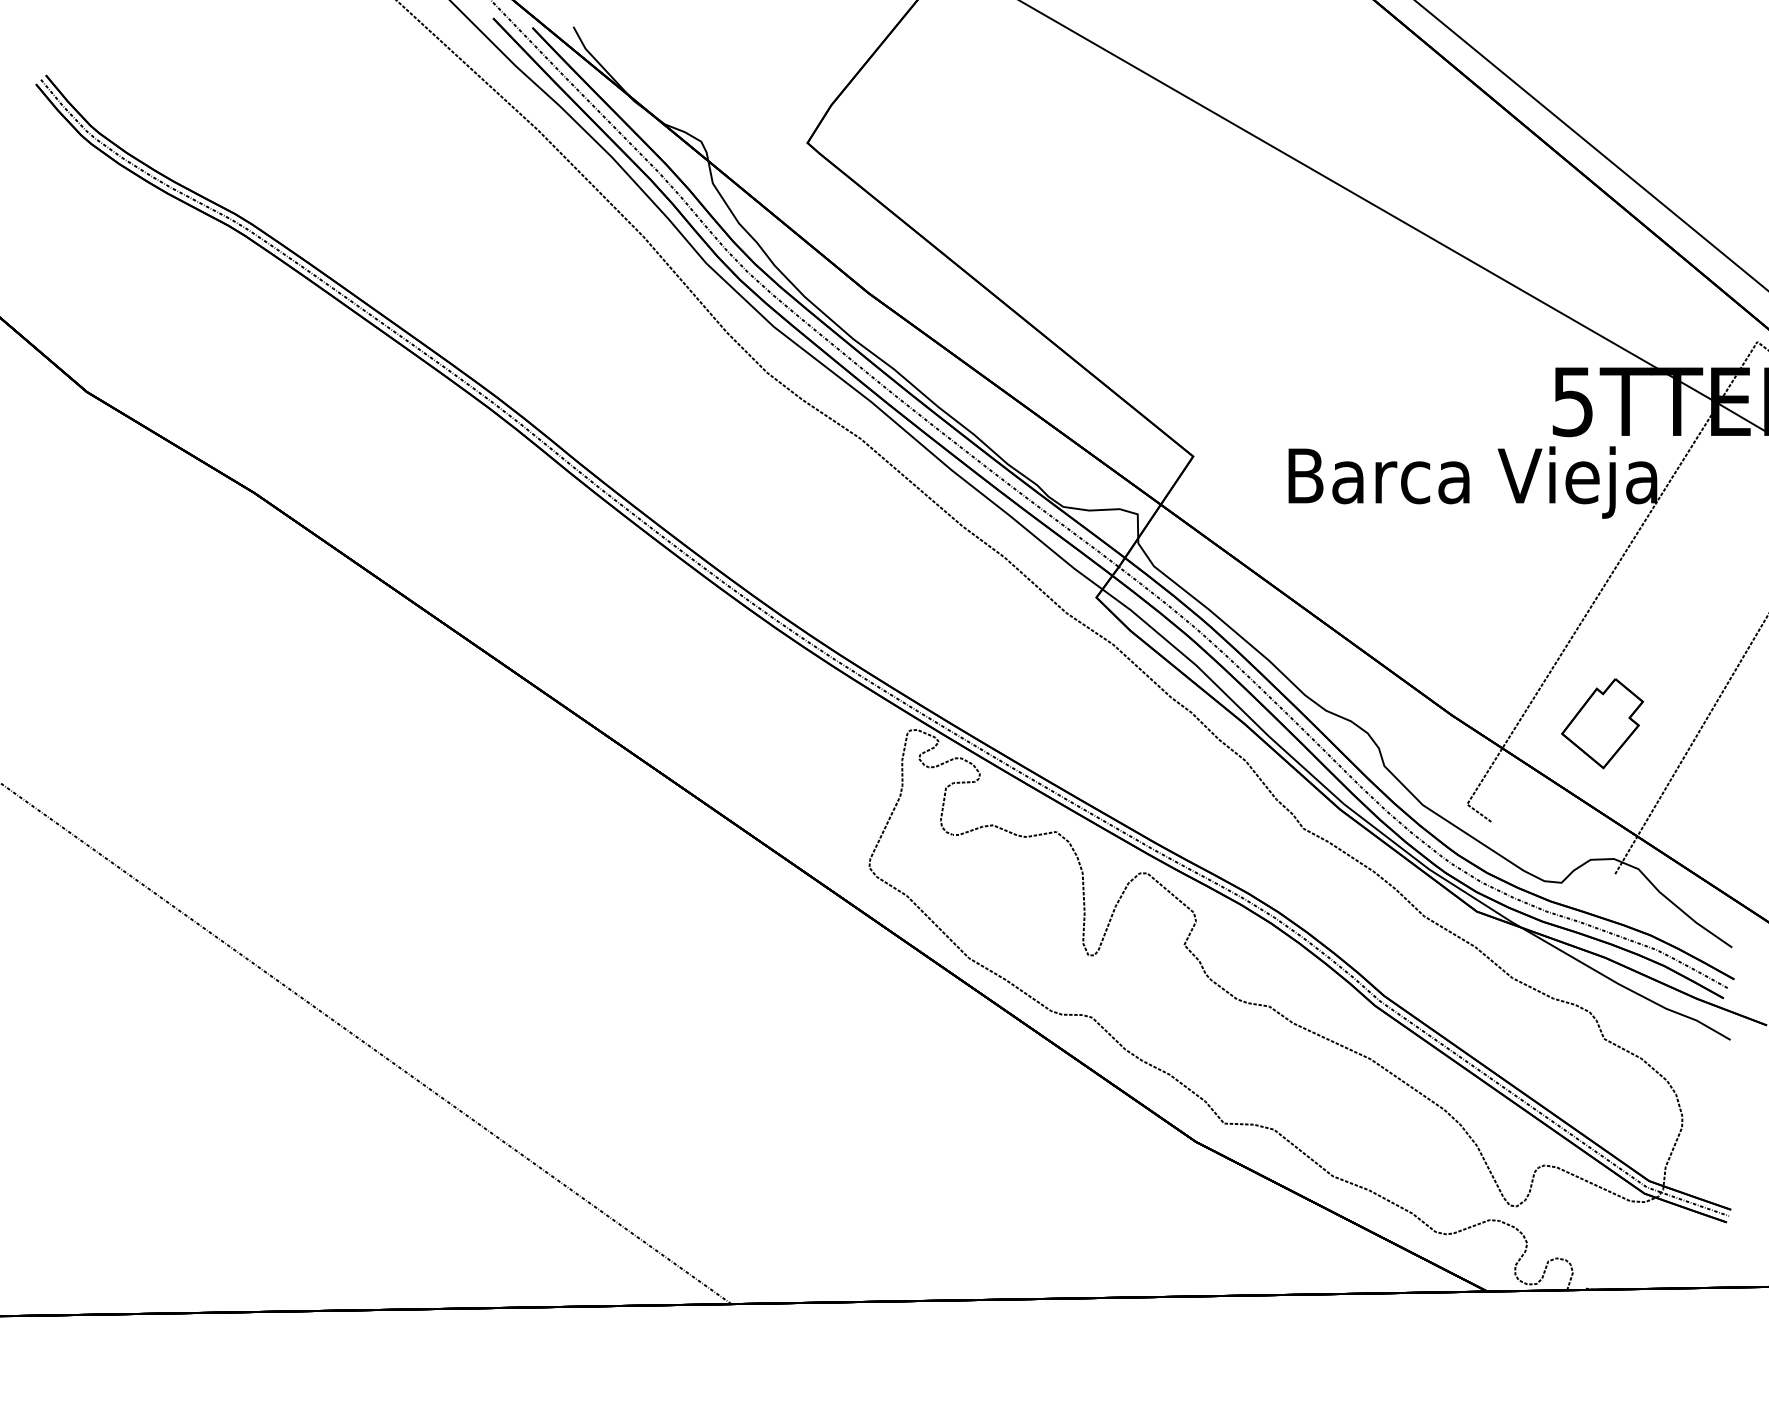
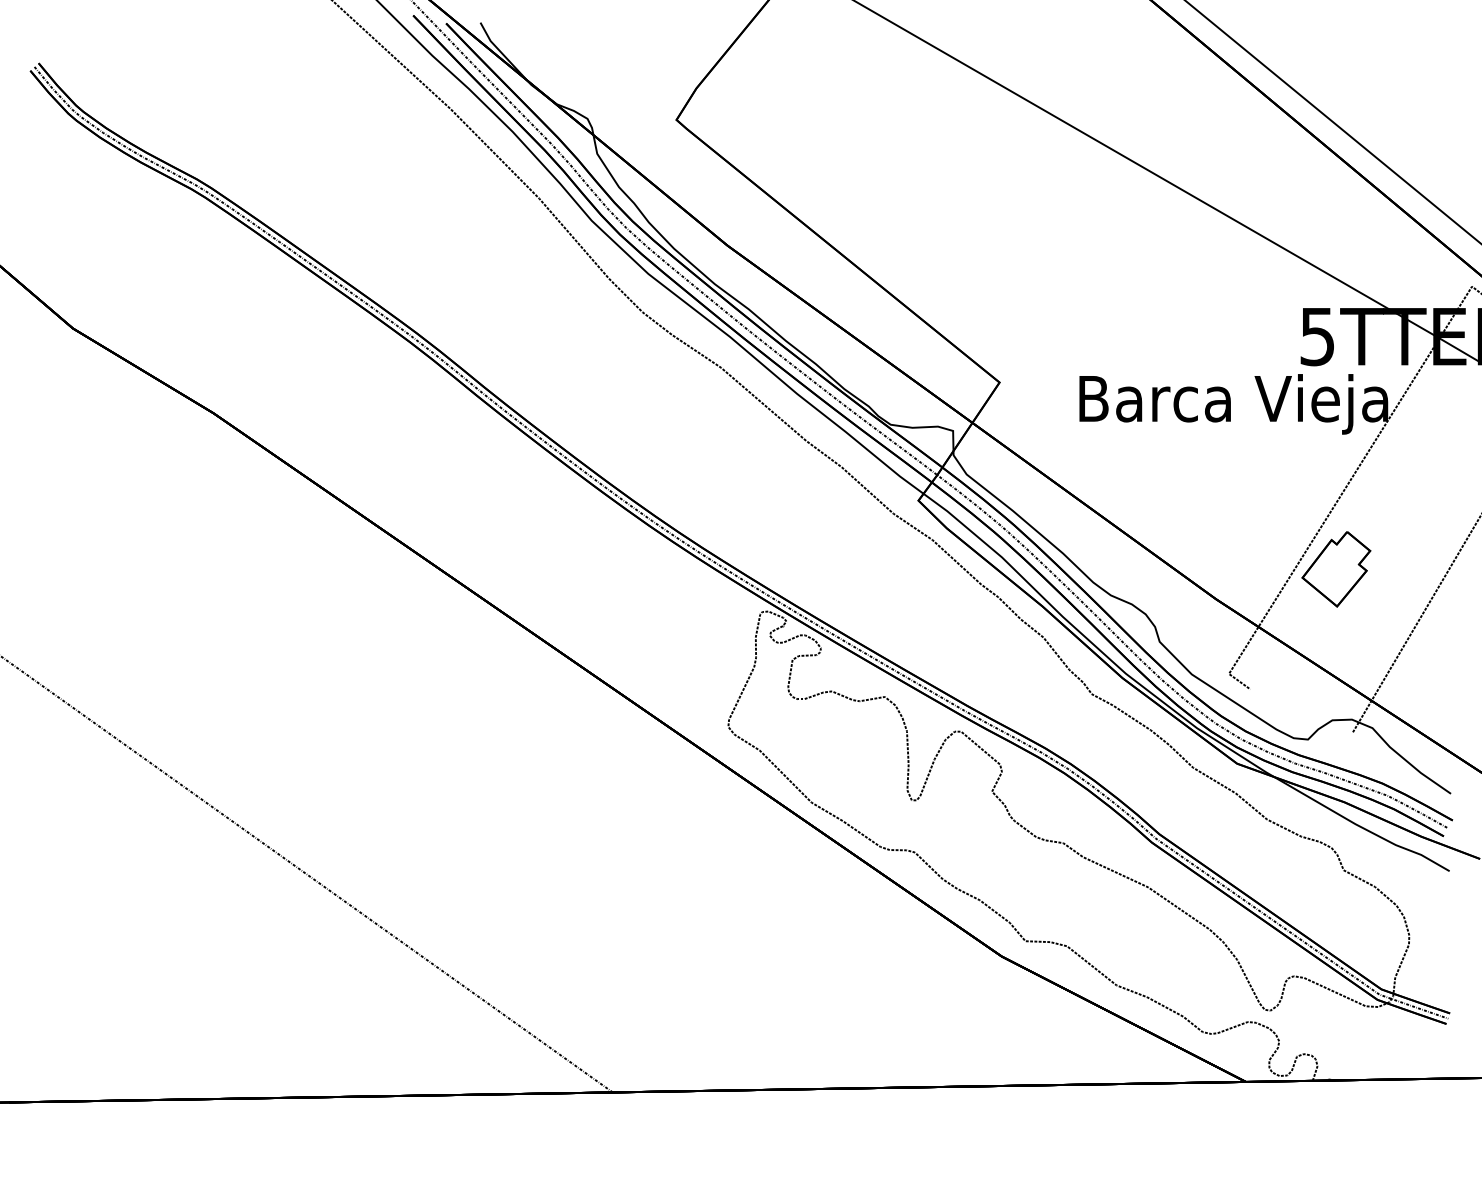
part: (1602, 723) -> (1336, 569), moved

